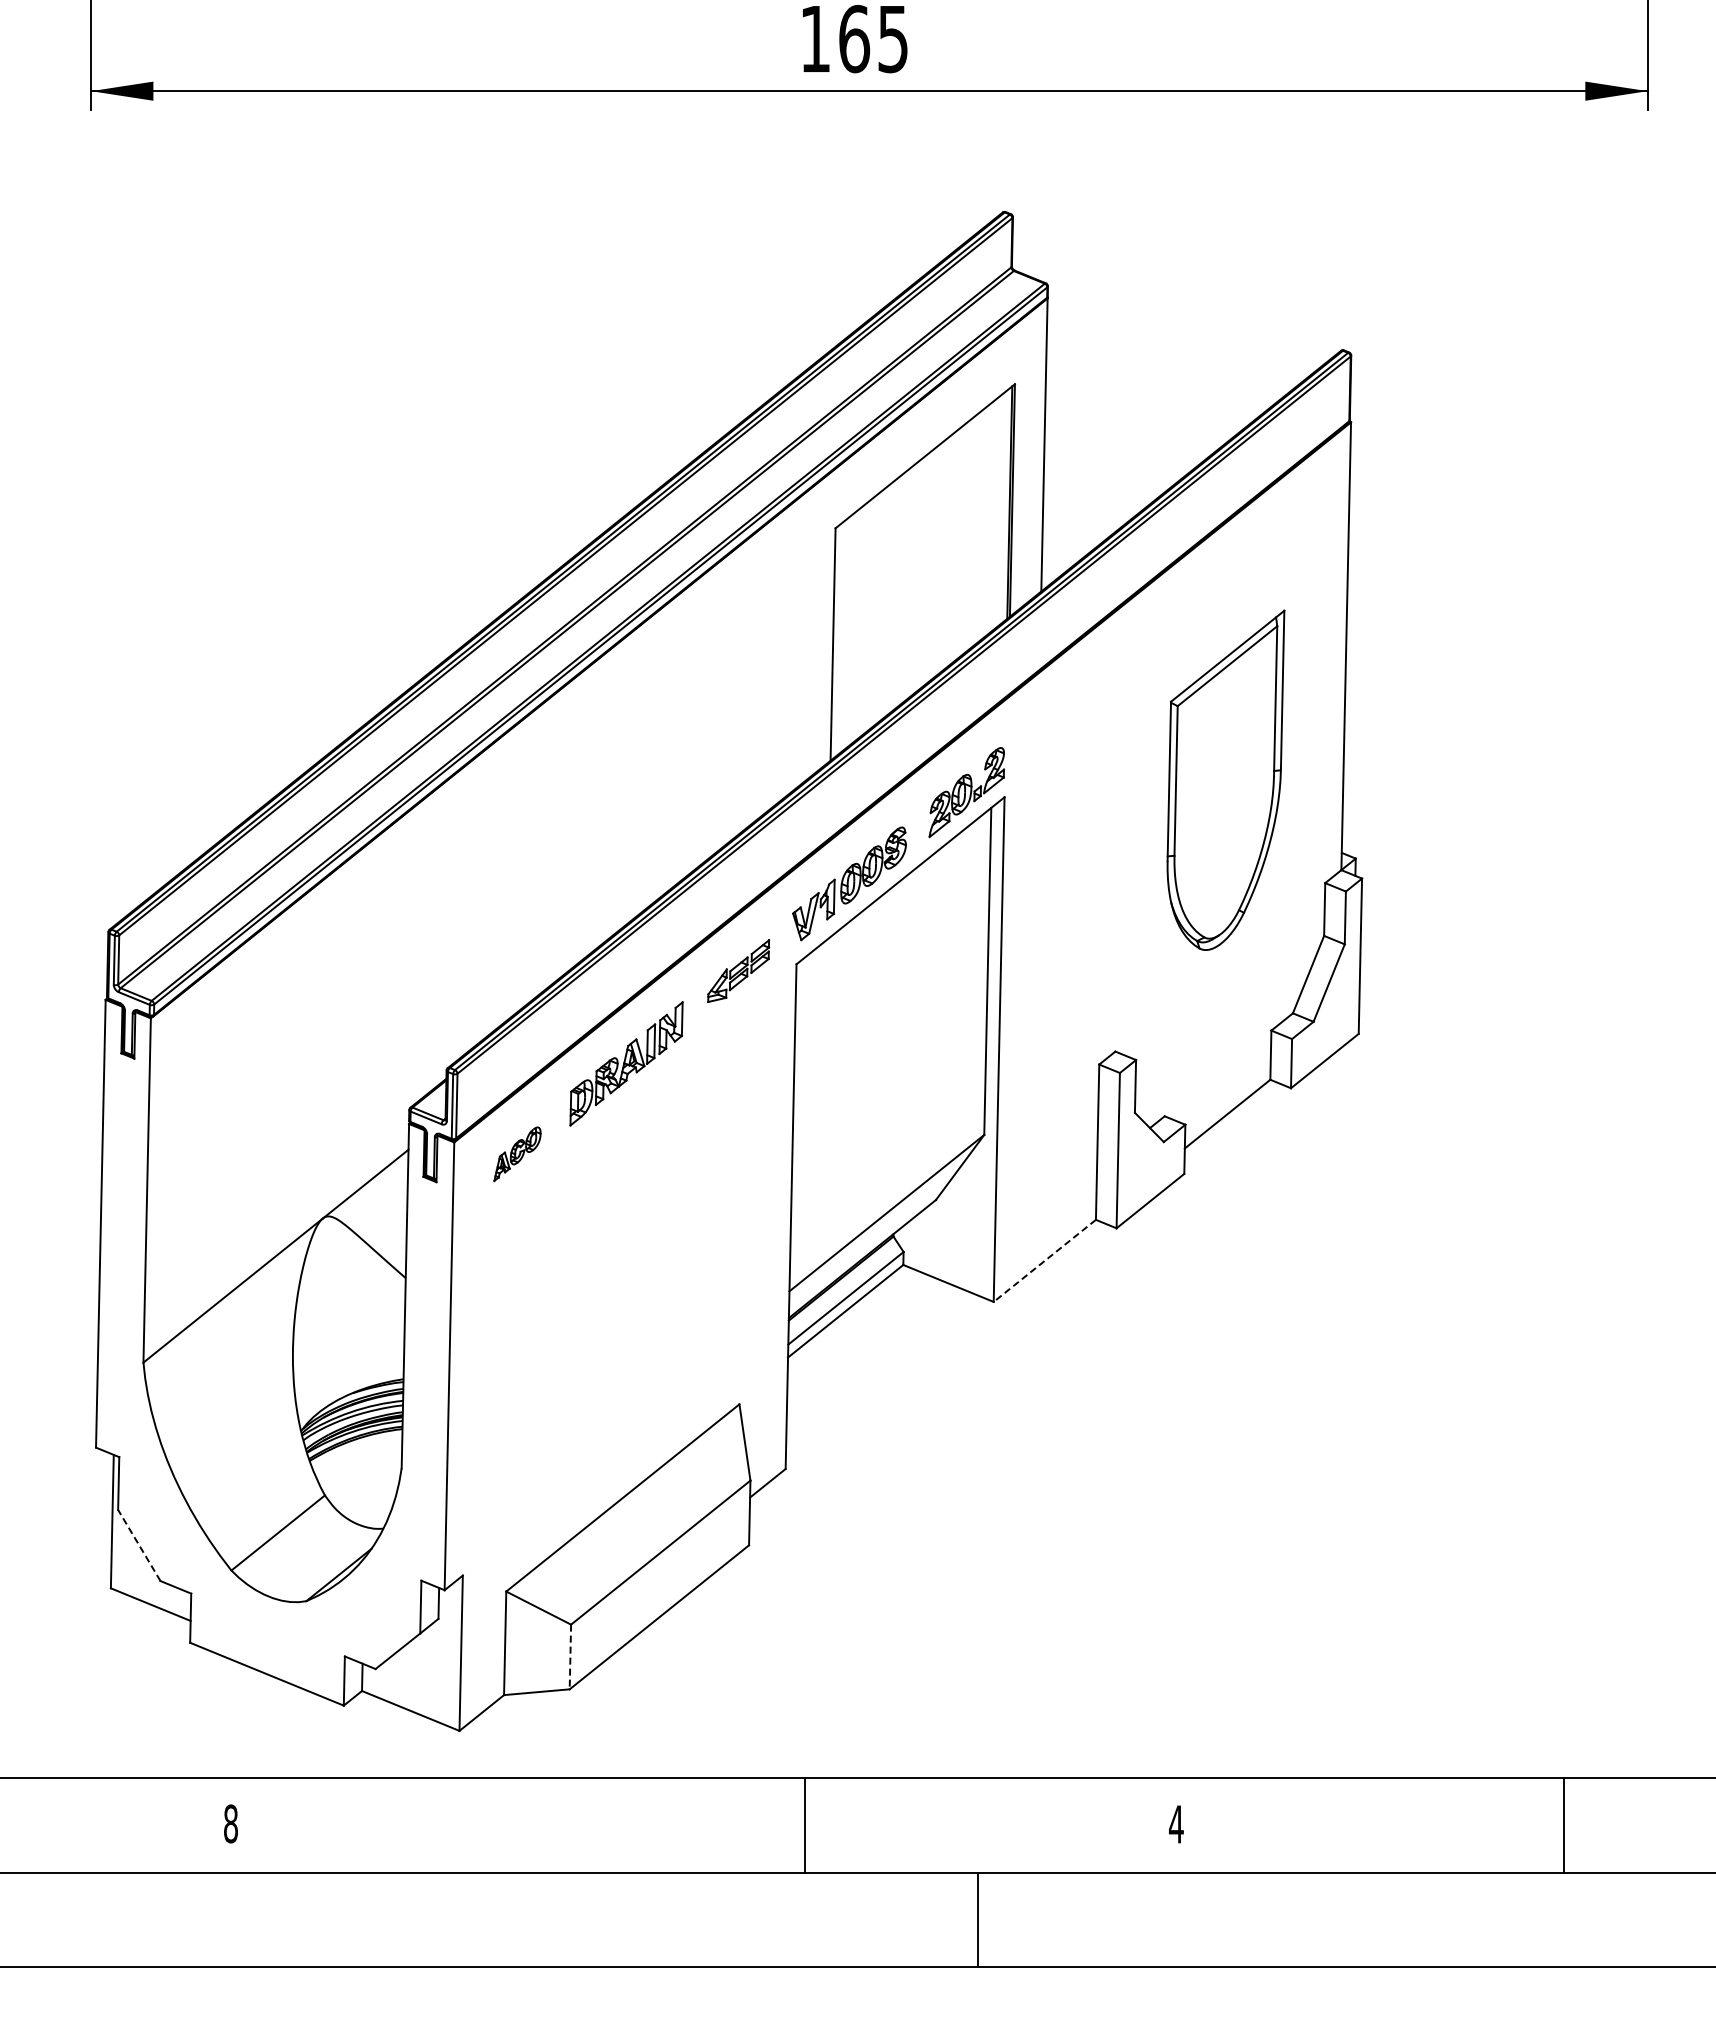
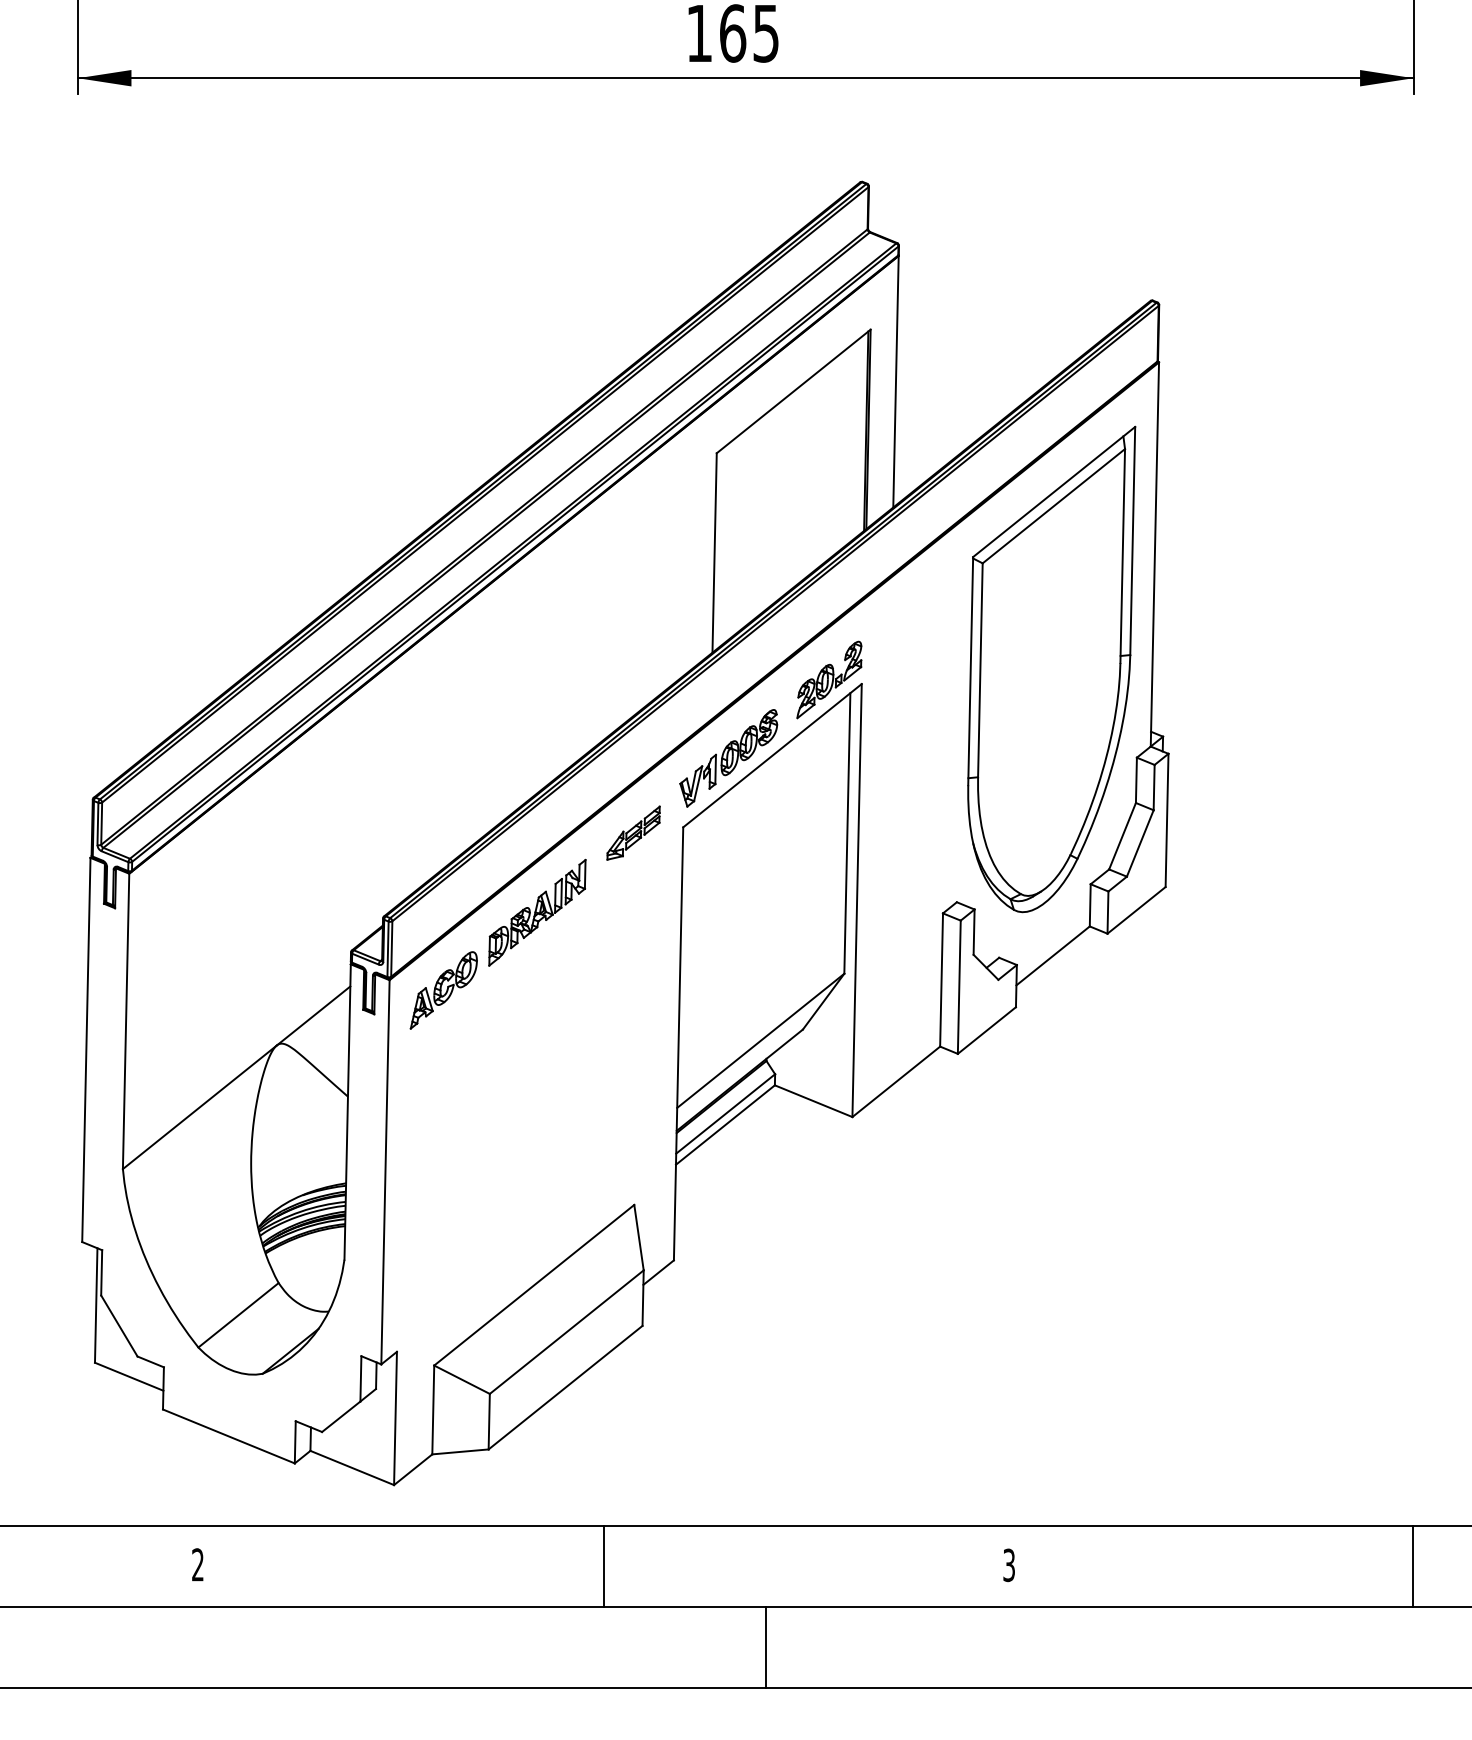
part: (1225, 780) -> (1051, 669), size x1.67
part: (517, 1153) -> (443, 989), size x1.67
line: (1044, 1260) -> (896, 1081), dashed -> solid
line: (139, 1545) -> (119, 1326), dashed -> solid
line: (570, 1657) -> (489, 1422), dashed -> solid
text: (230, 1823) -> (197, 1564), 8 -> 2
text: (1176, 1824) -> (1009, 1565), 4 -> 3
line: (804, 1825) -> (603, 1566), moved
line: (1564, 1825) -> (1413, 1566), moved
line: (977, 1919) -> (765, 1646), moved

